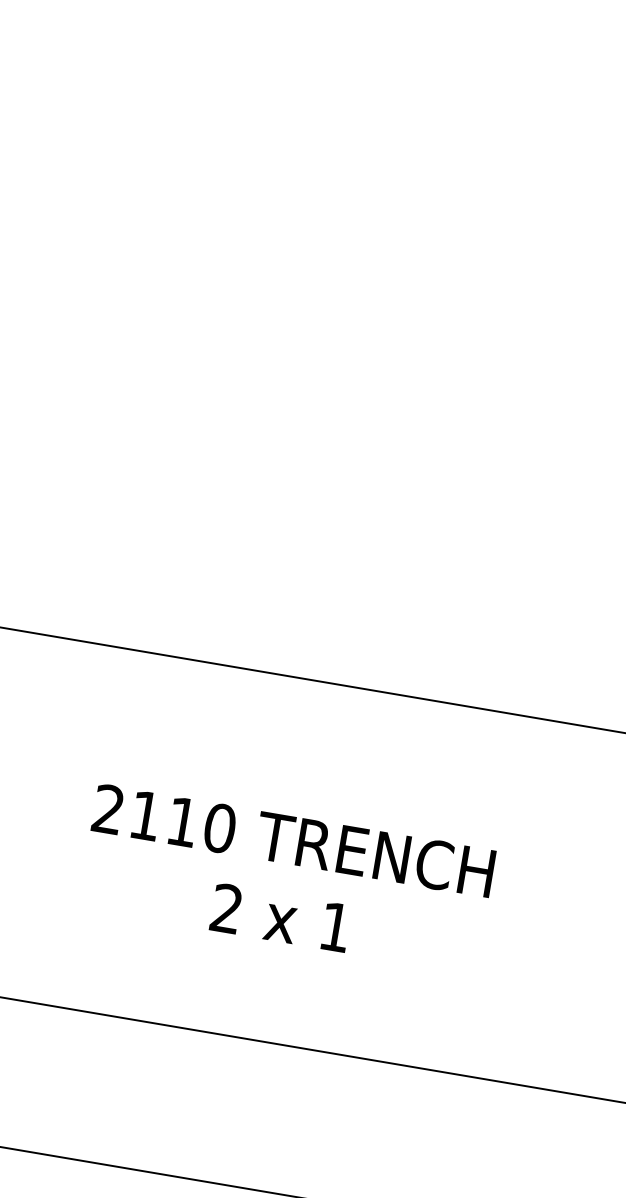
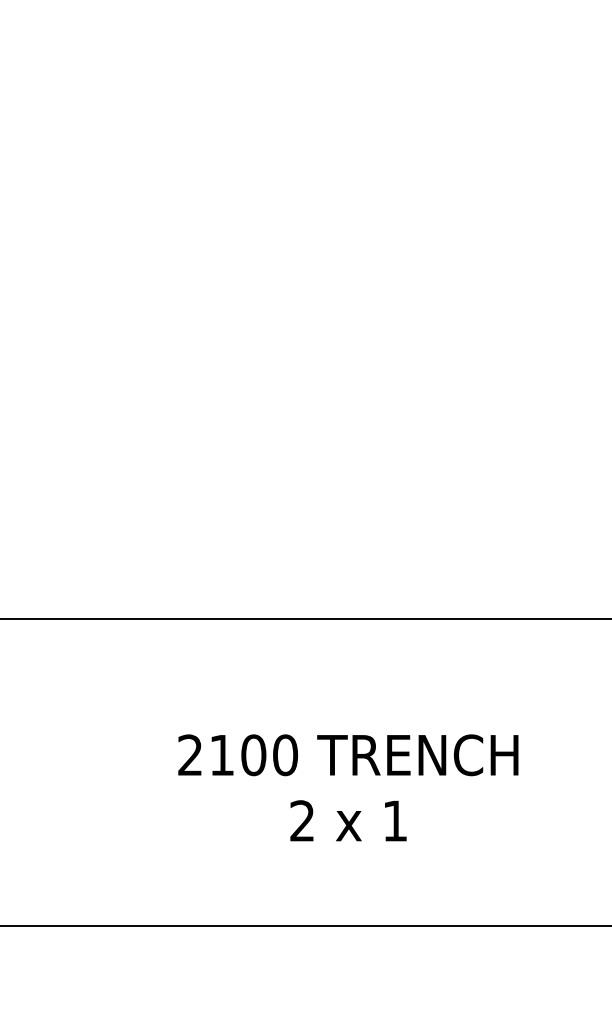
text: (182, 822) -> (253, 755), 2110 -> 2100

